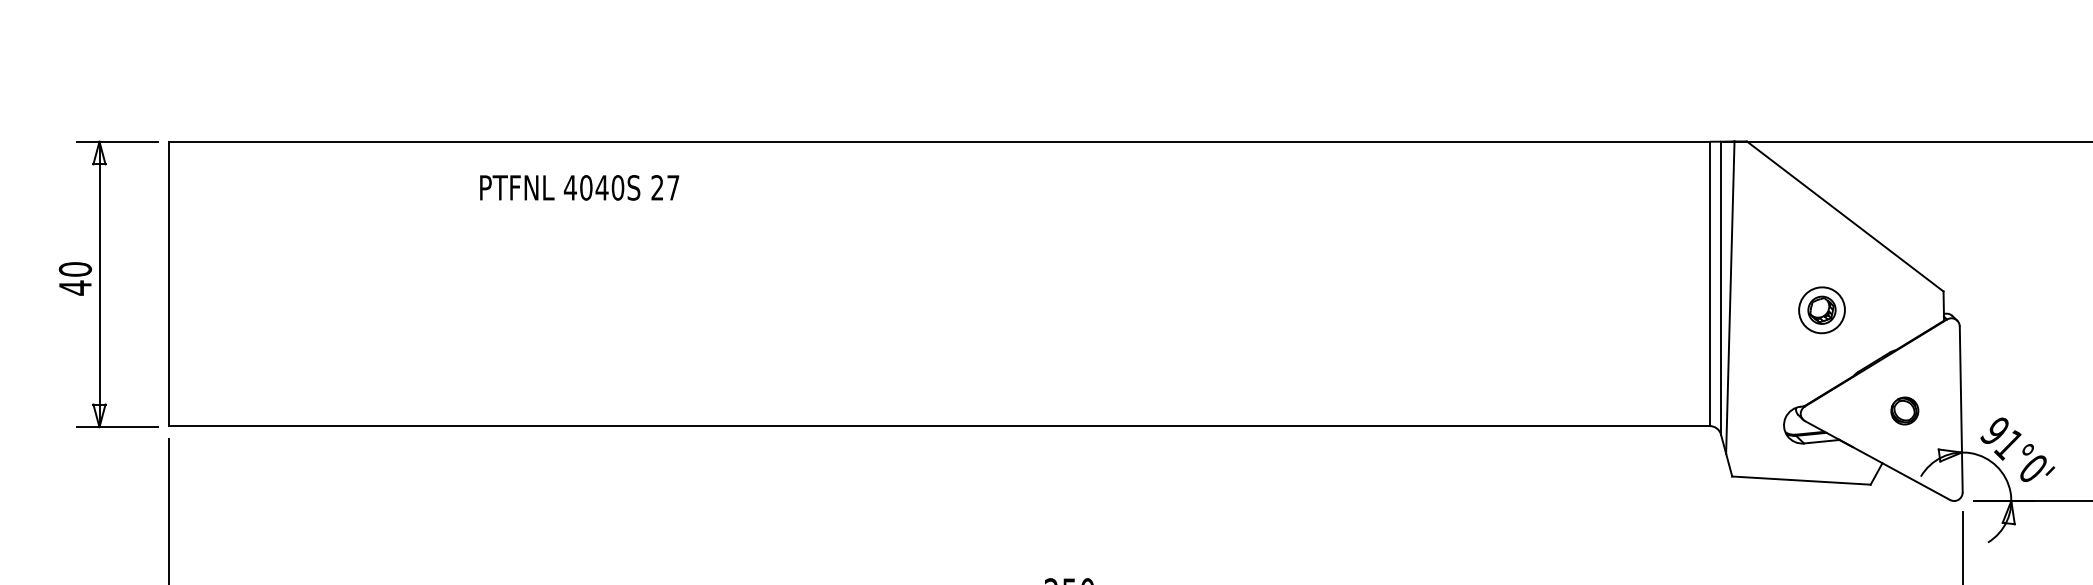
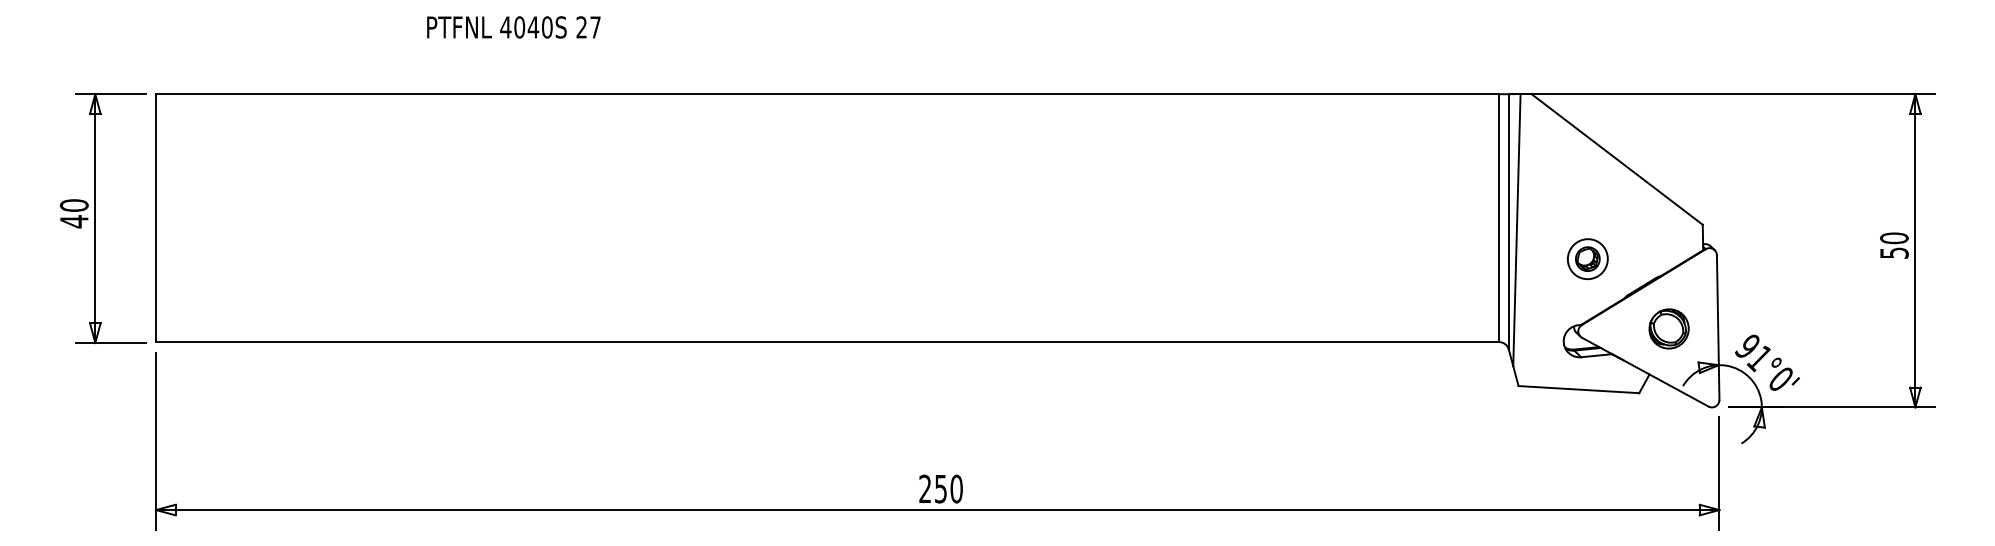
text: (579, 187) -> (513, 27), moved
part: (1821, 310) -> (1587, 259), moved
part: (1904, 410) -> (1668, 328), size x1.67

